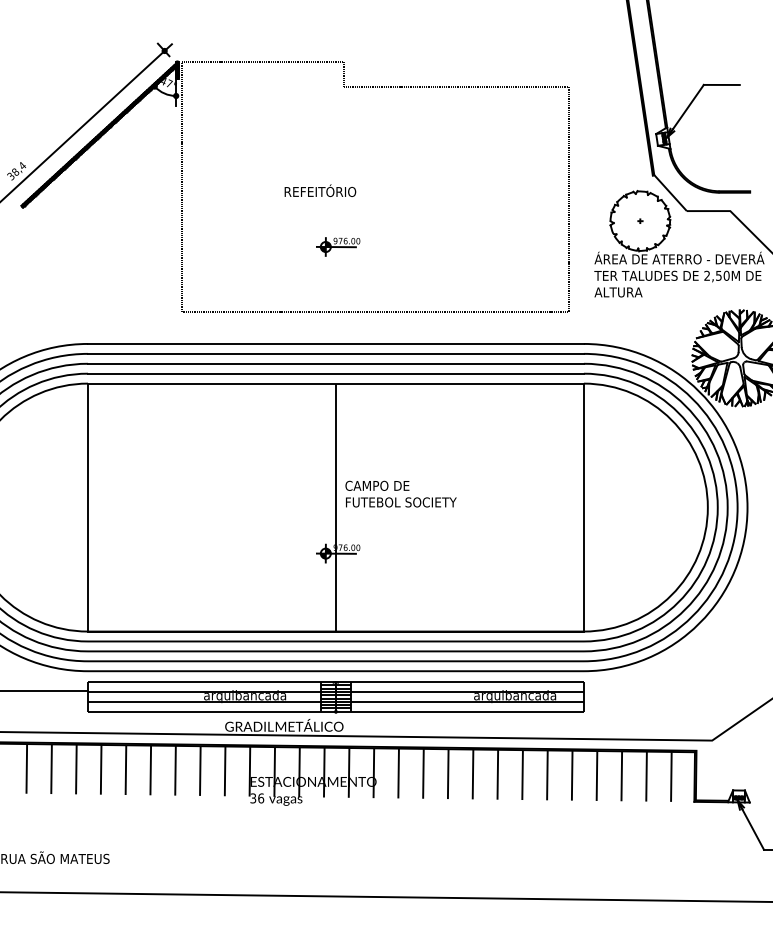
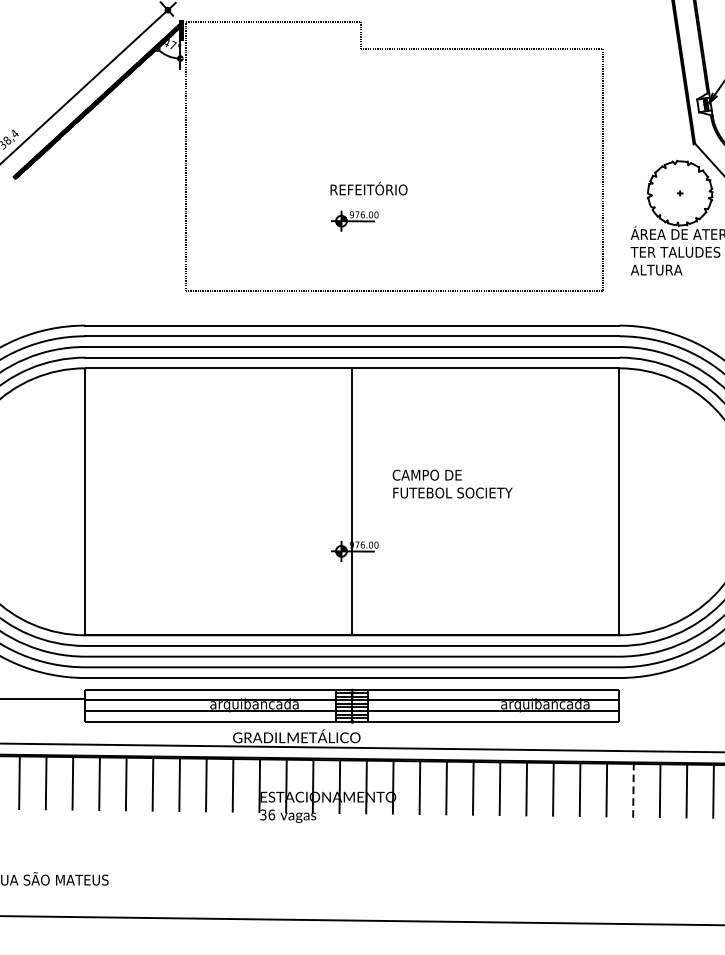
text: (320, 190) -> (369, 188), moved
text: (400, 493) -> (452, 483), moved
line: (596, 775) -> (632, 790), solid -> dashed

